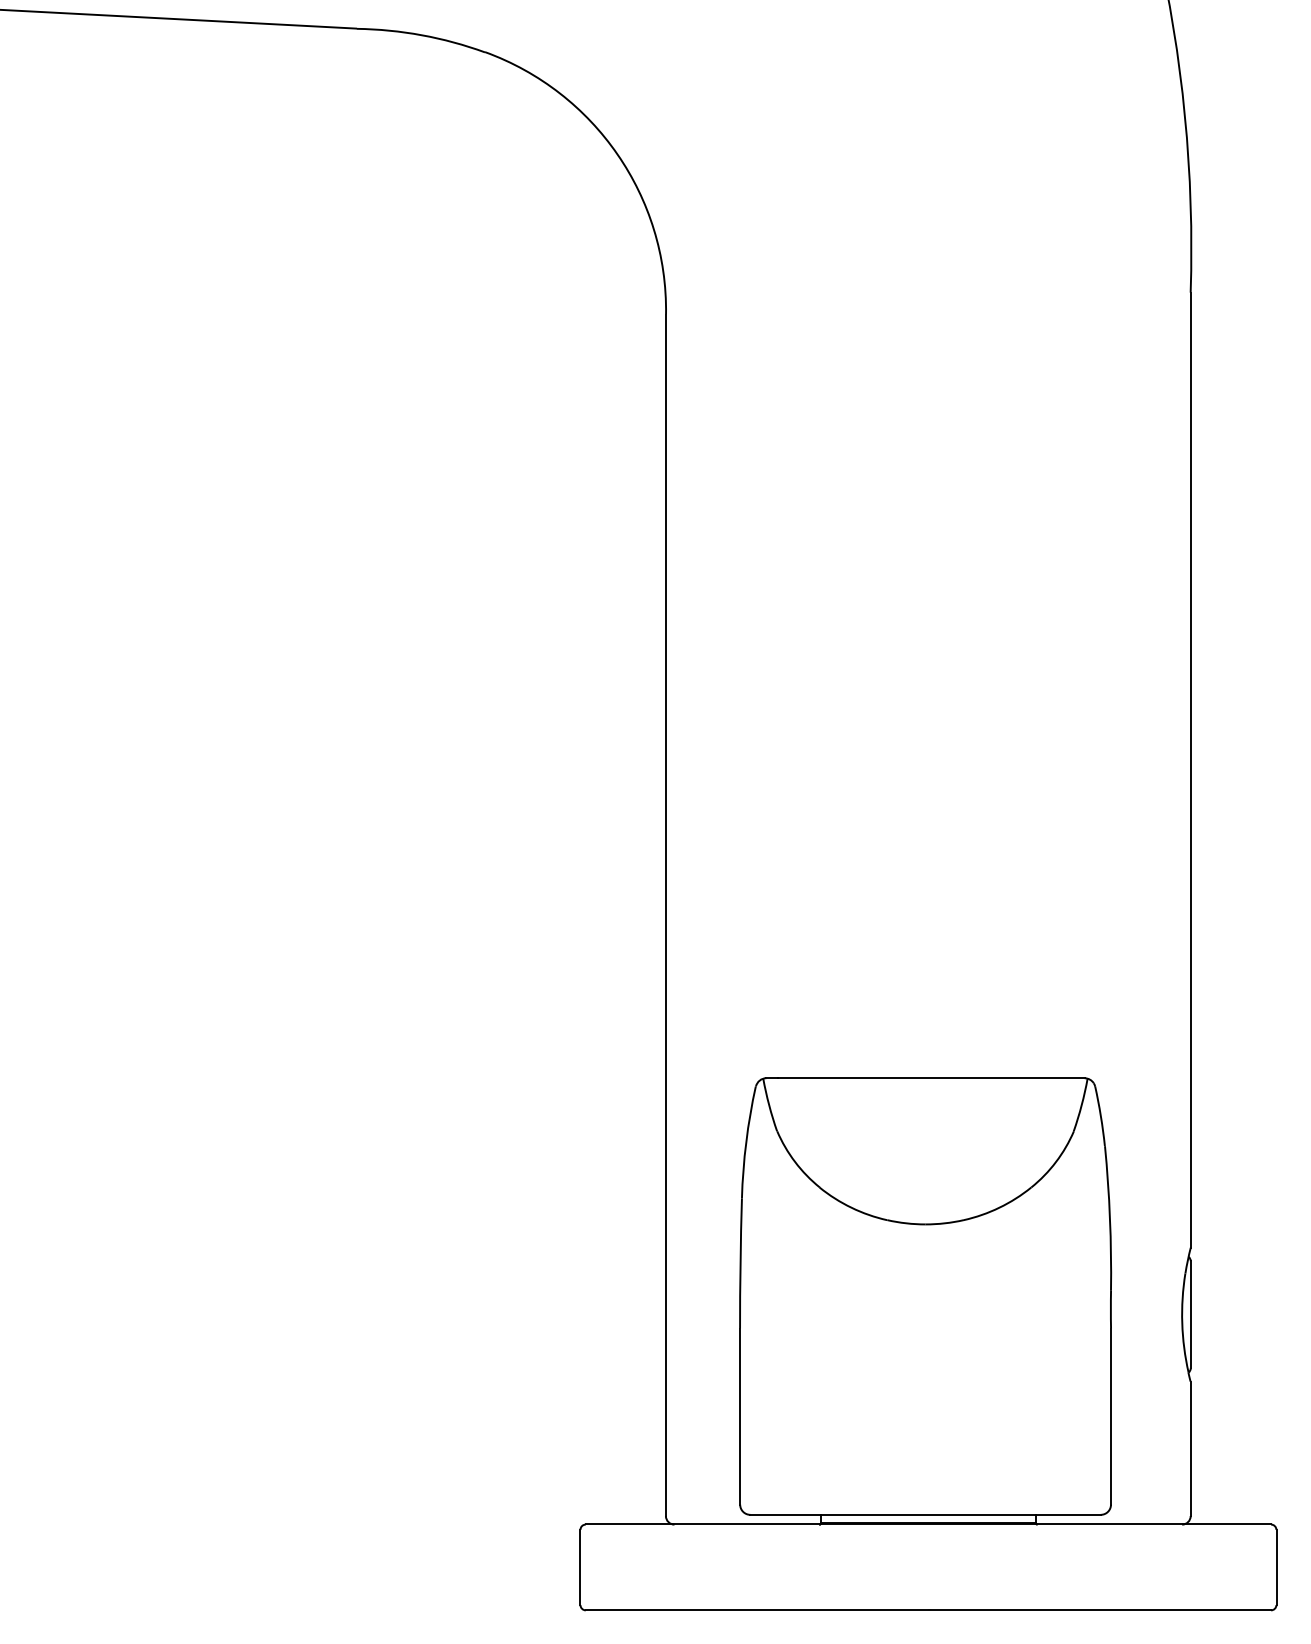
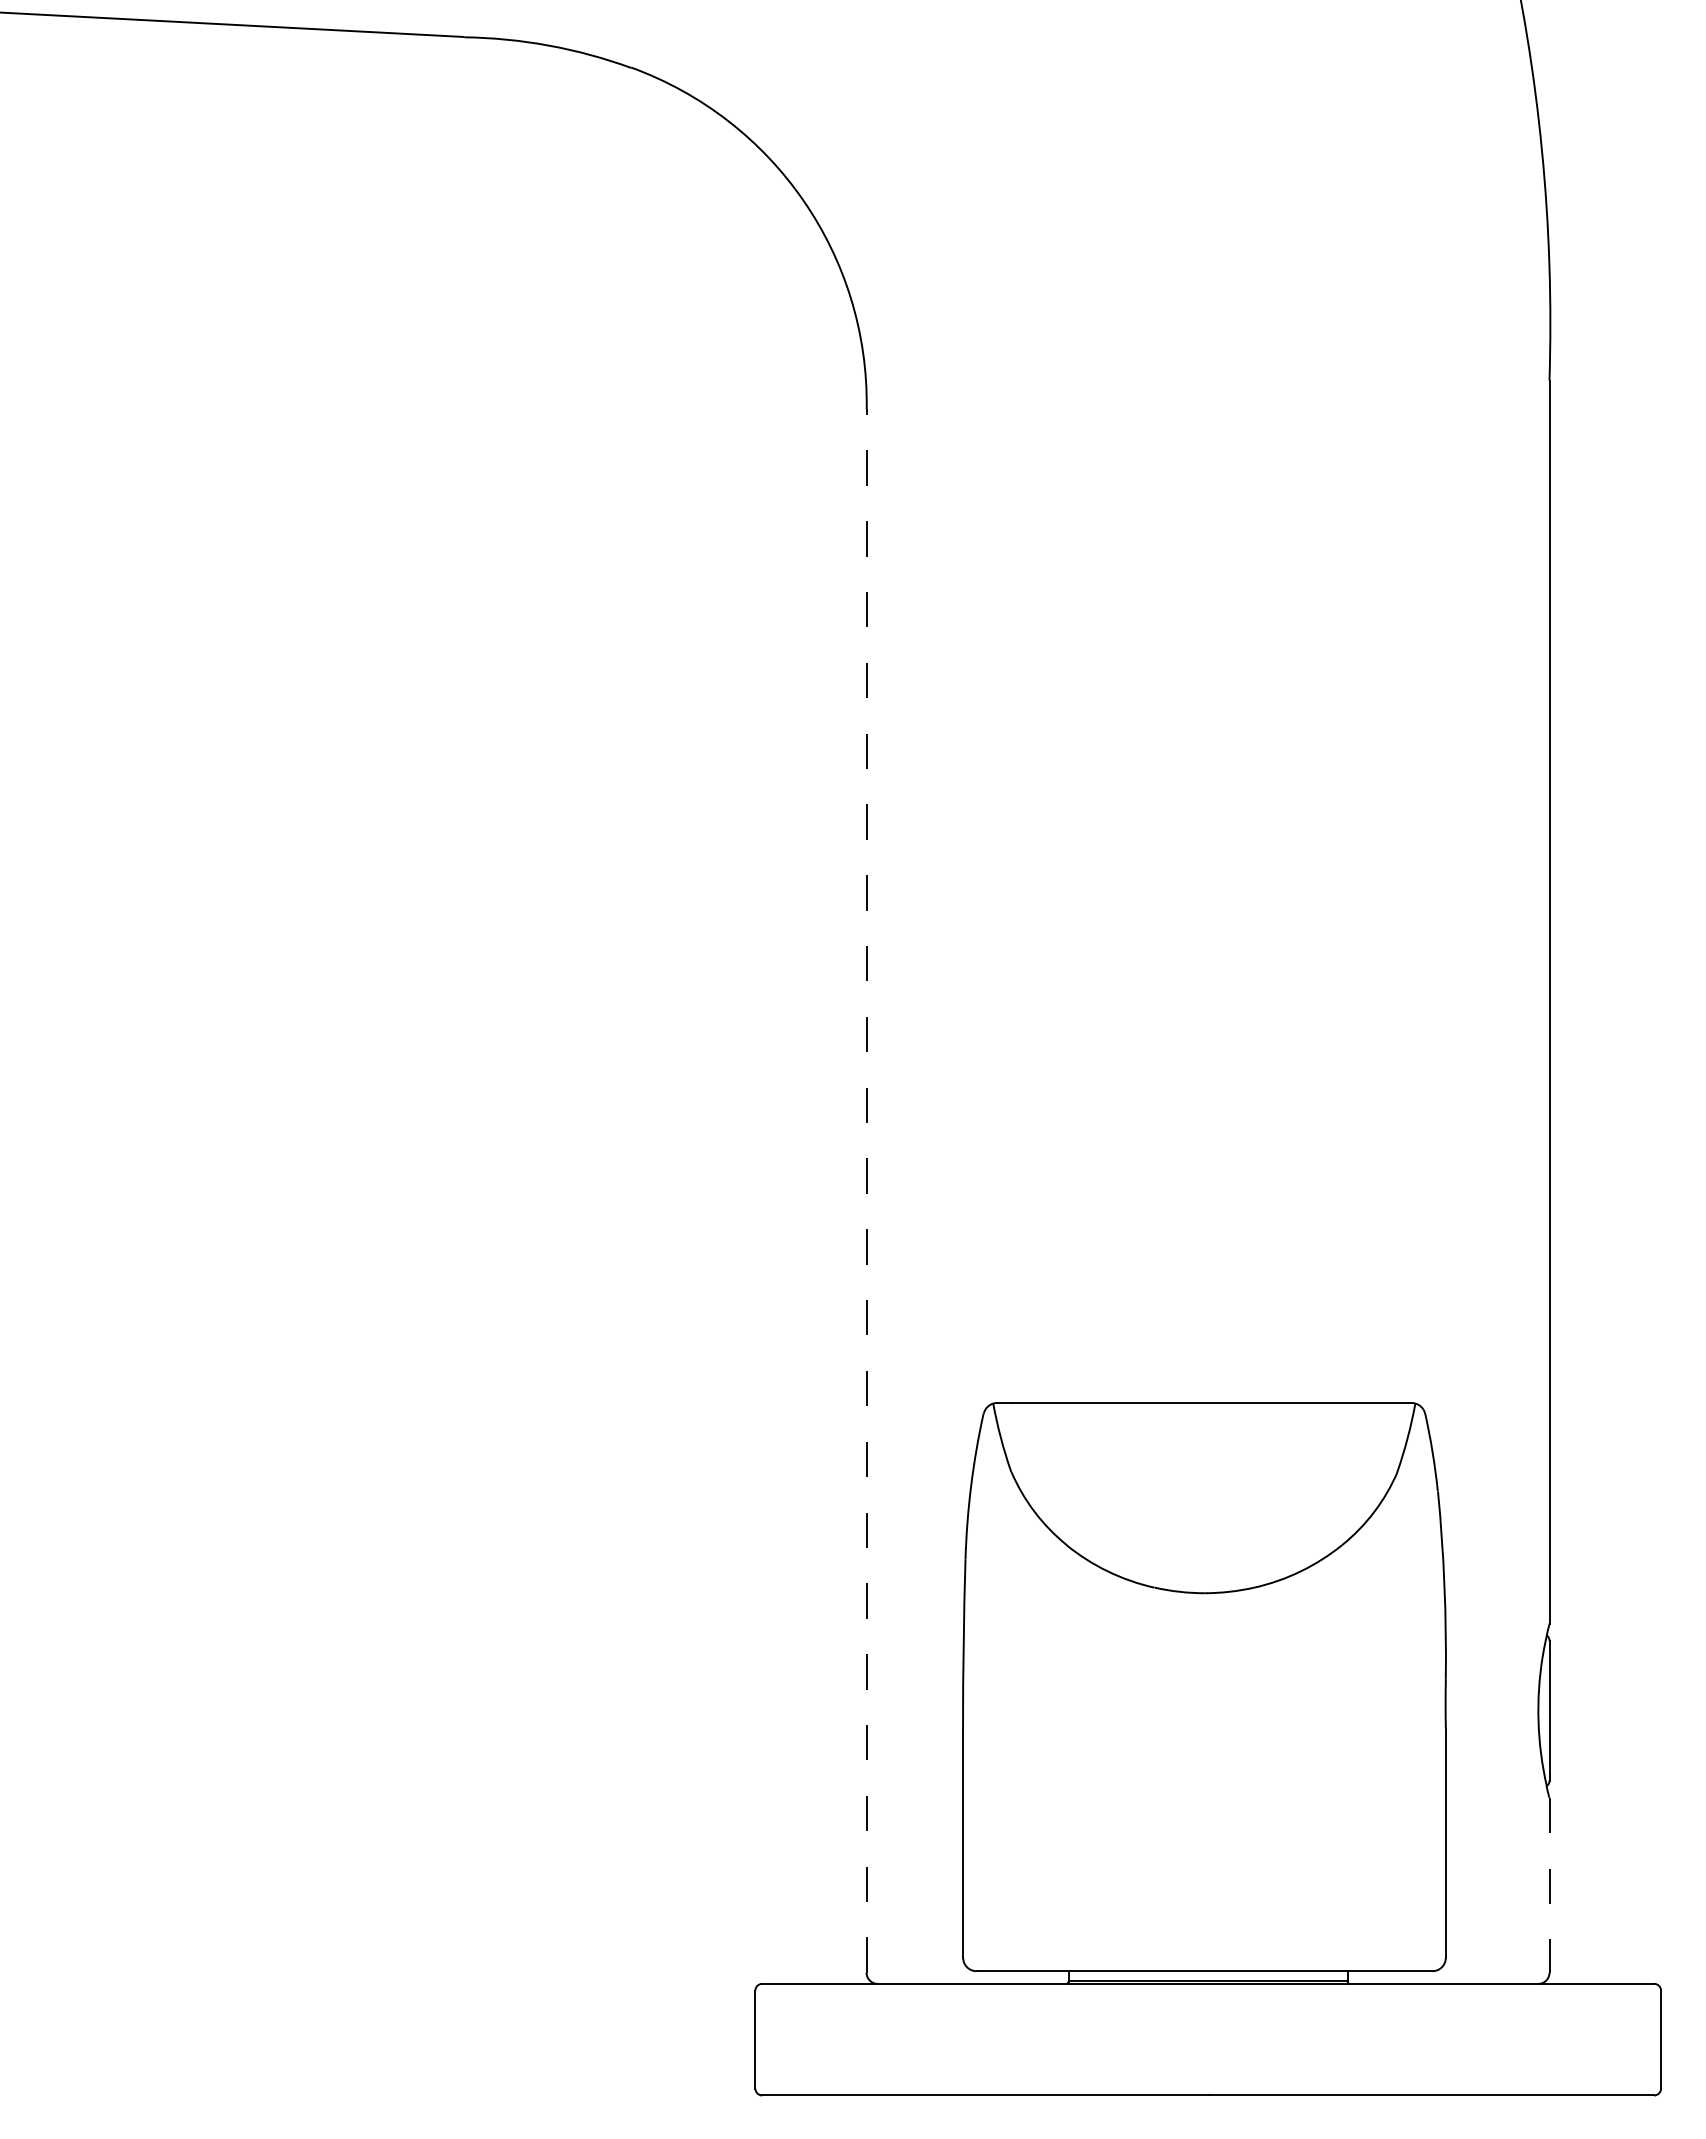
line: (665, 915) -> (866, 1191), solid -> dashed
line: (1190, 1449) -> (1549, 1885), solid -> dashed

